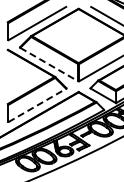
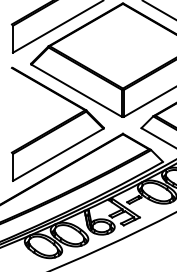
line: (49, 64) -> (77, 90), dashed -> solid
line: (37, 105) -> (58, 154), dashed -> solid

